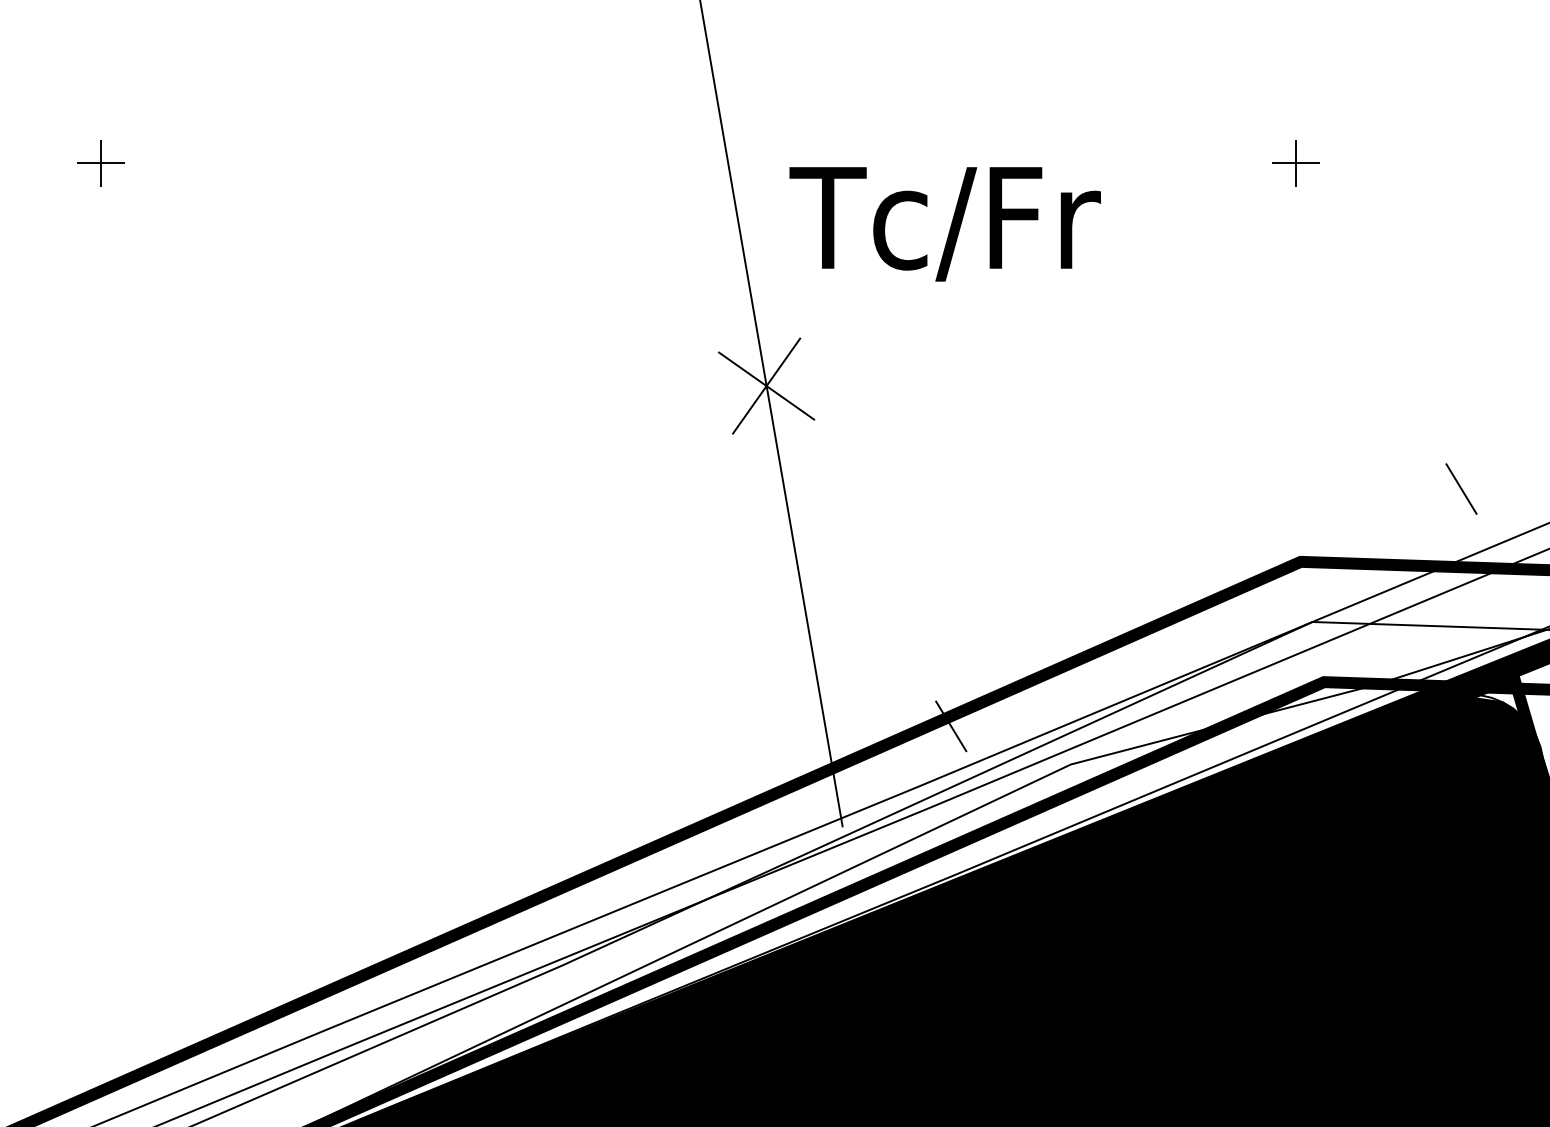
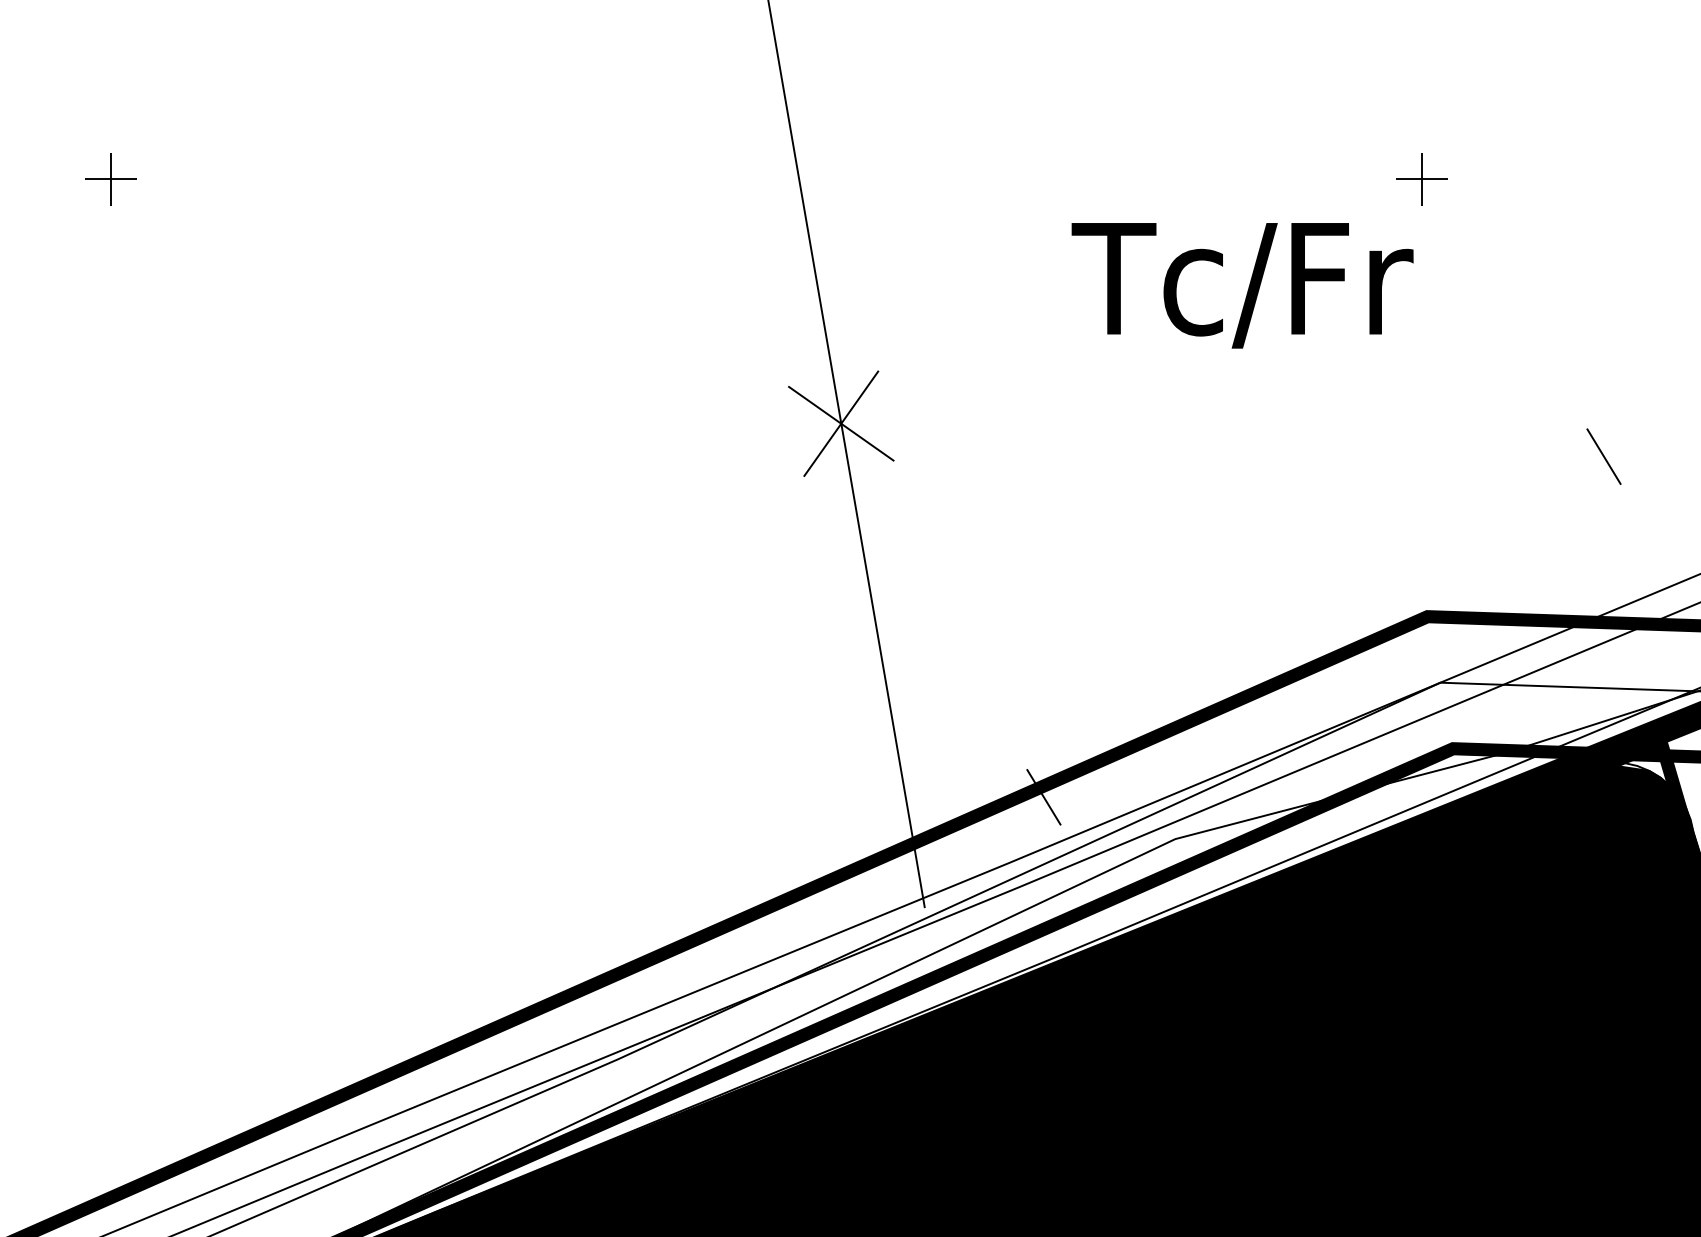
text: (944, 224) -> (1241, 285), moved
line: (1461, 488) -> (1604, 456), moved

